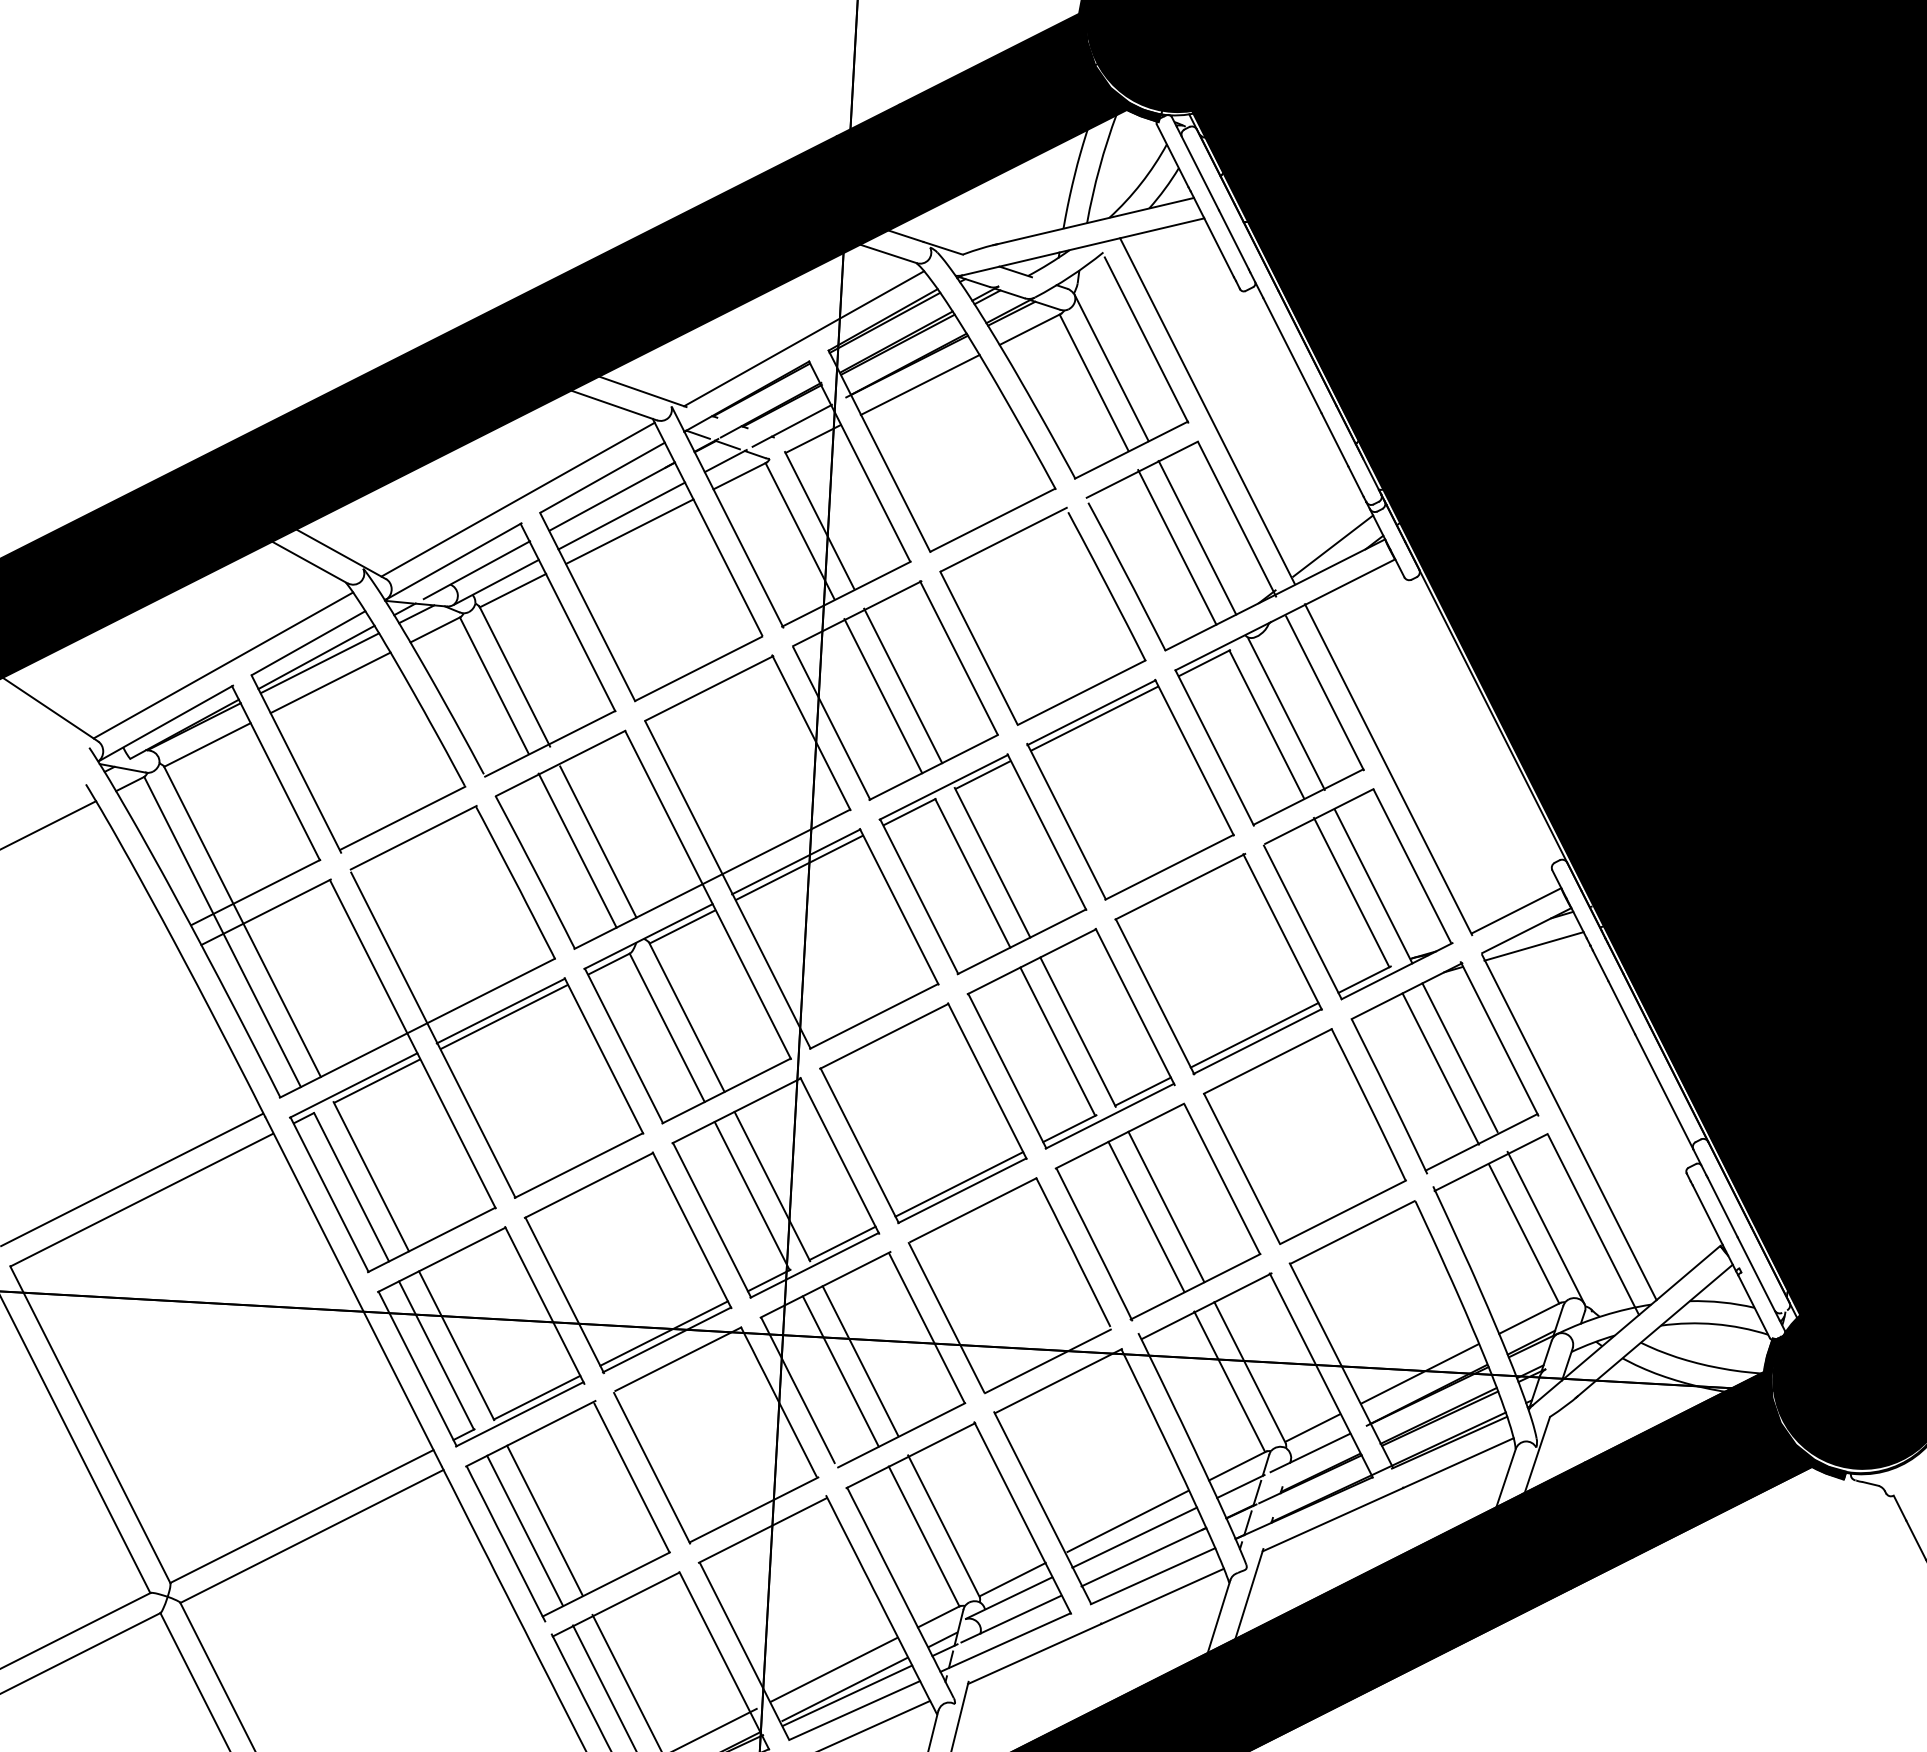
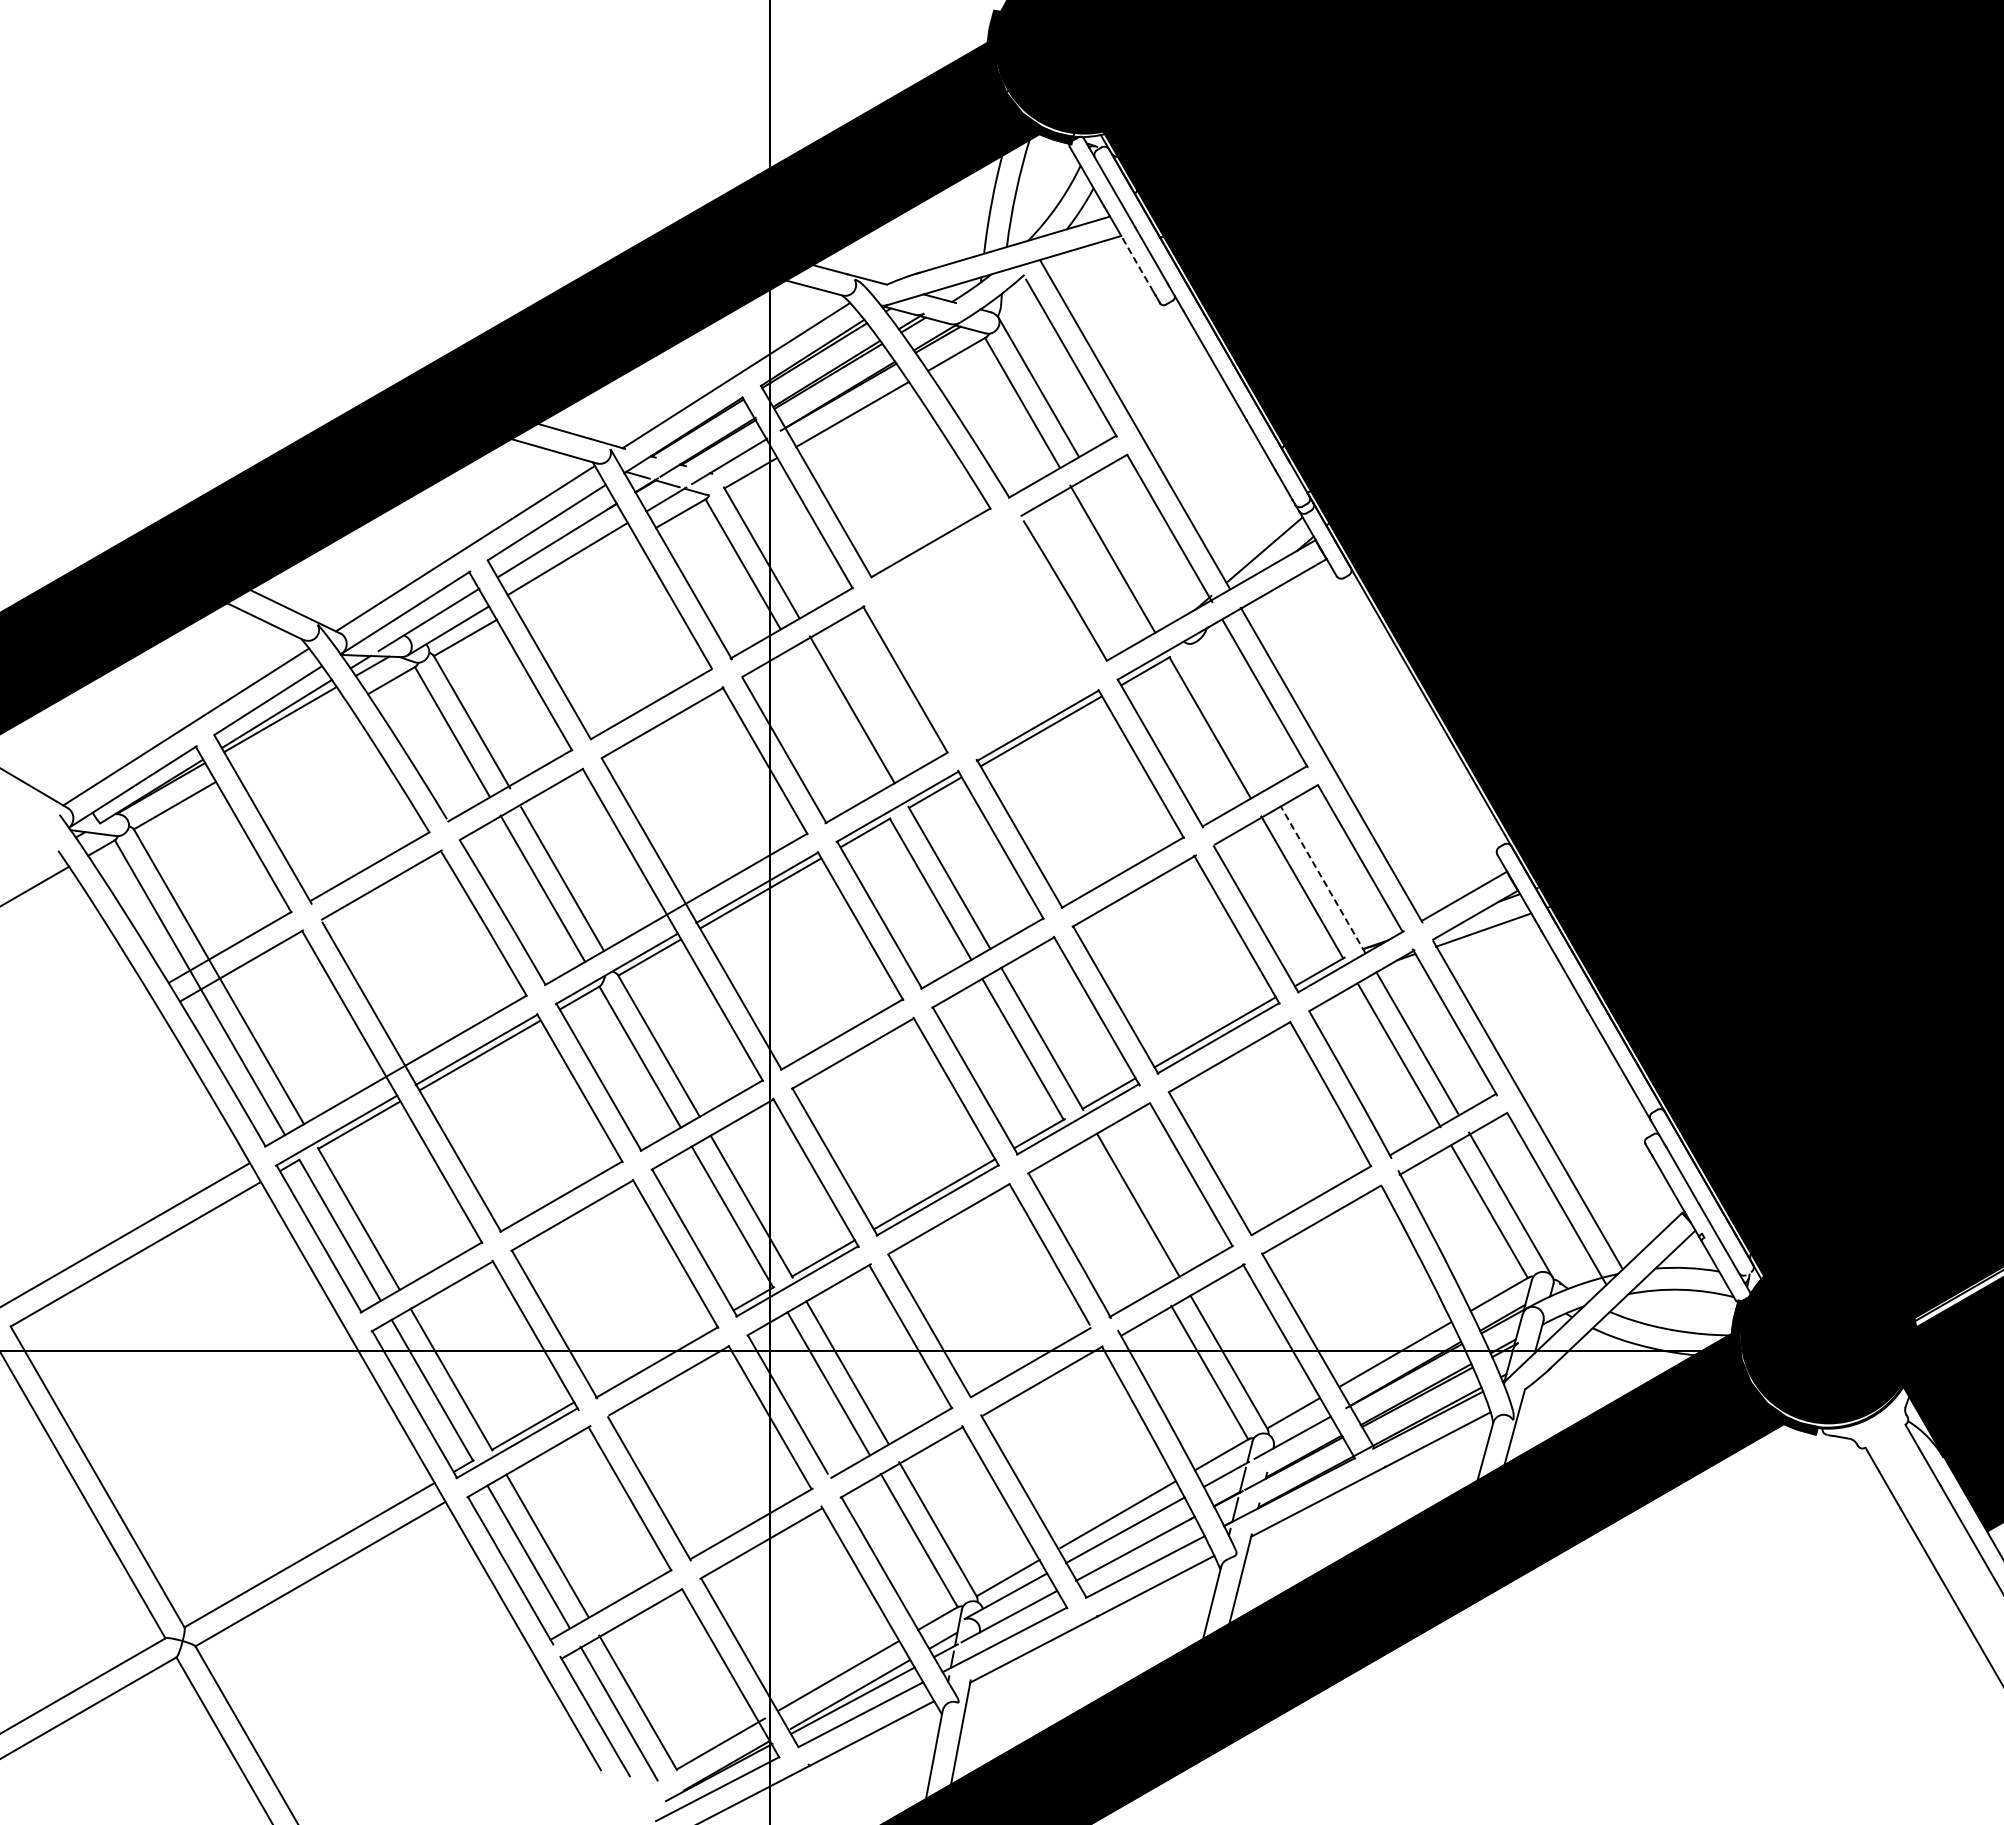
line: (1219, 247) -> (1137, 263), solid -> dashed
line: (629, 531) -> (576, 573), removed
line: (1196, 537) -> (1131, 548), removed
part: (979, 645) -> (924, 666), removed
line: (331, 682) -> (292, 737), removed
line: (883, 695) -> (833, 720), removed
line: (1286, 714) -> (1228, 716), removed
line: (1373, 885) -> (1323, 879), solid -> dashed
line: (1146, 1216) -> (1119, 1215), removed
line: (663, 1333) -> (653, 1356), removed

